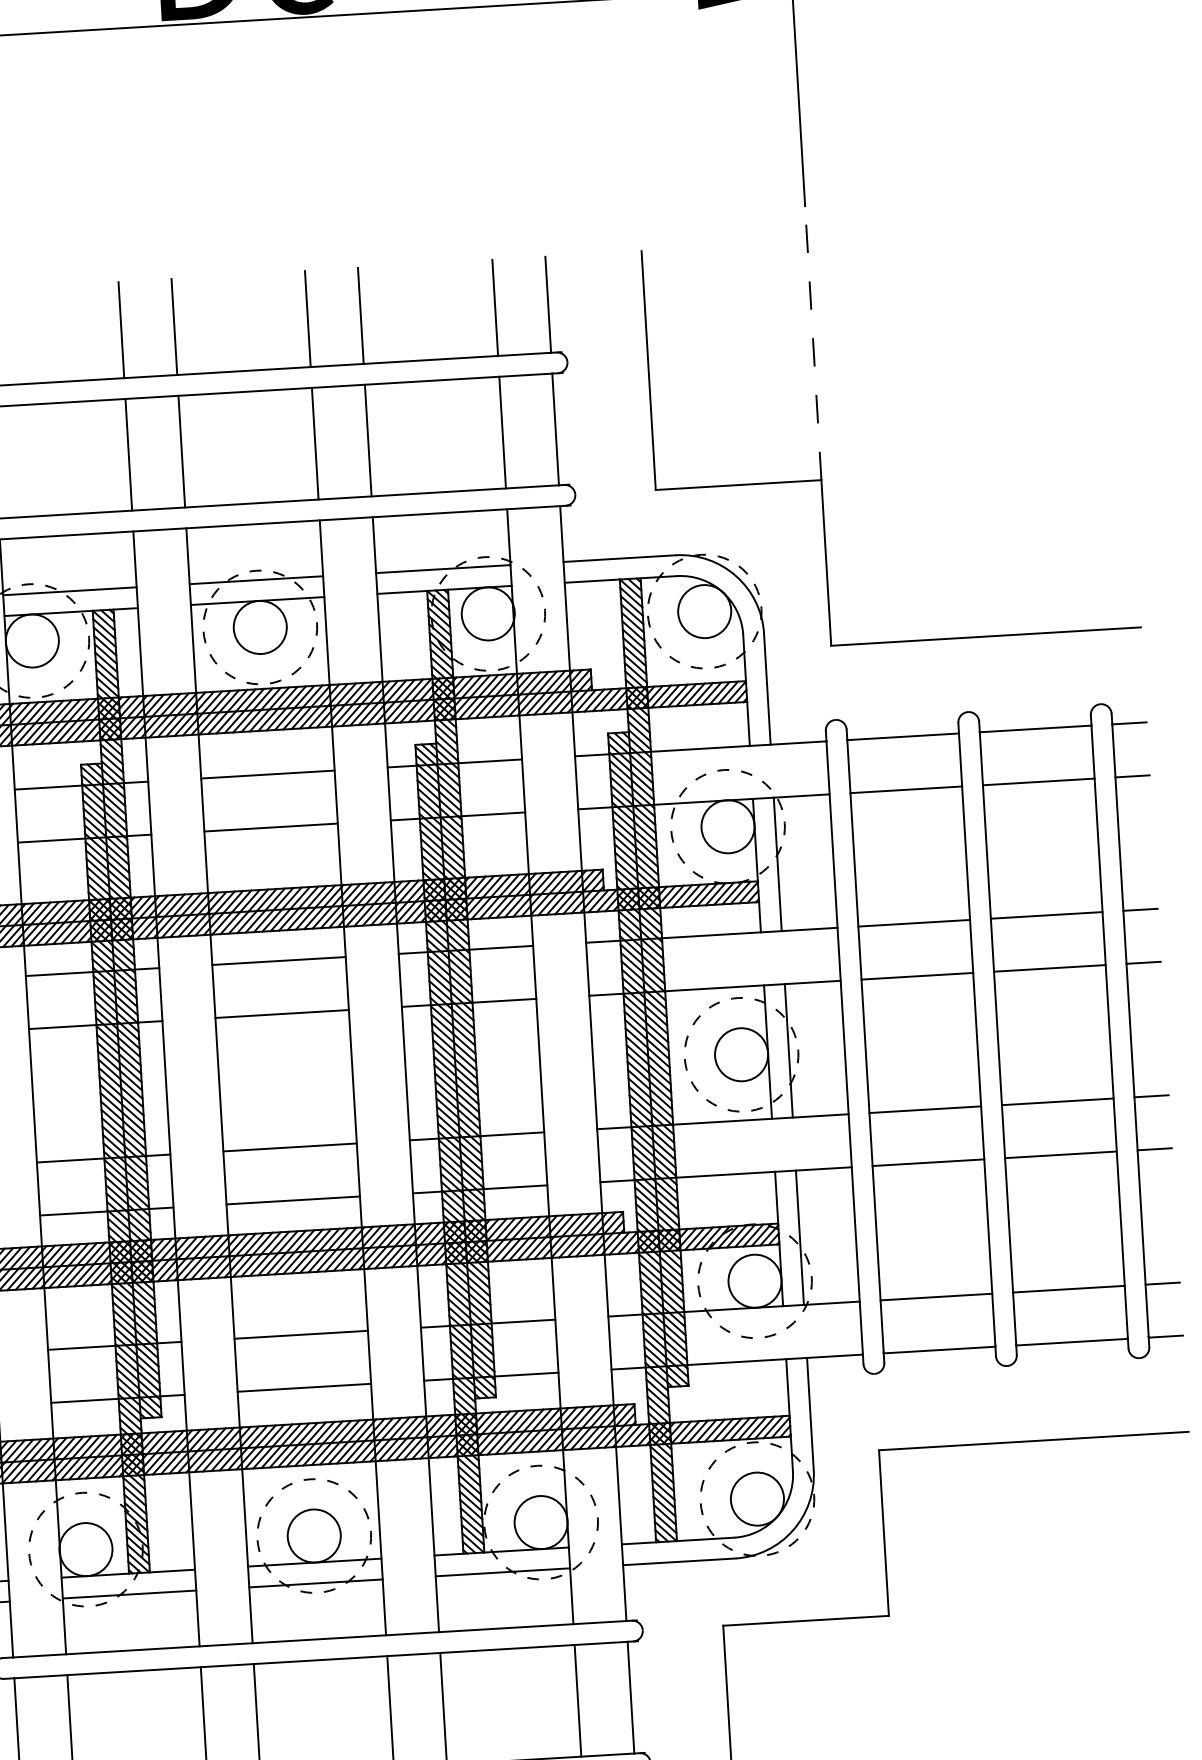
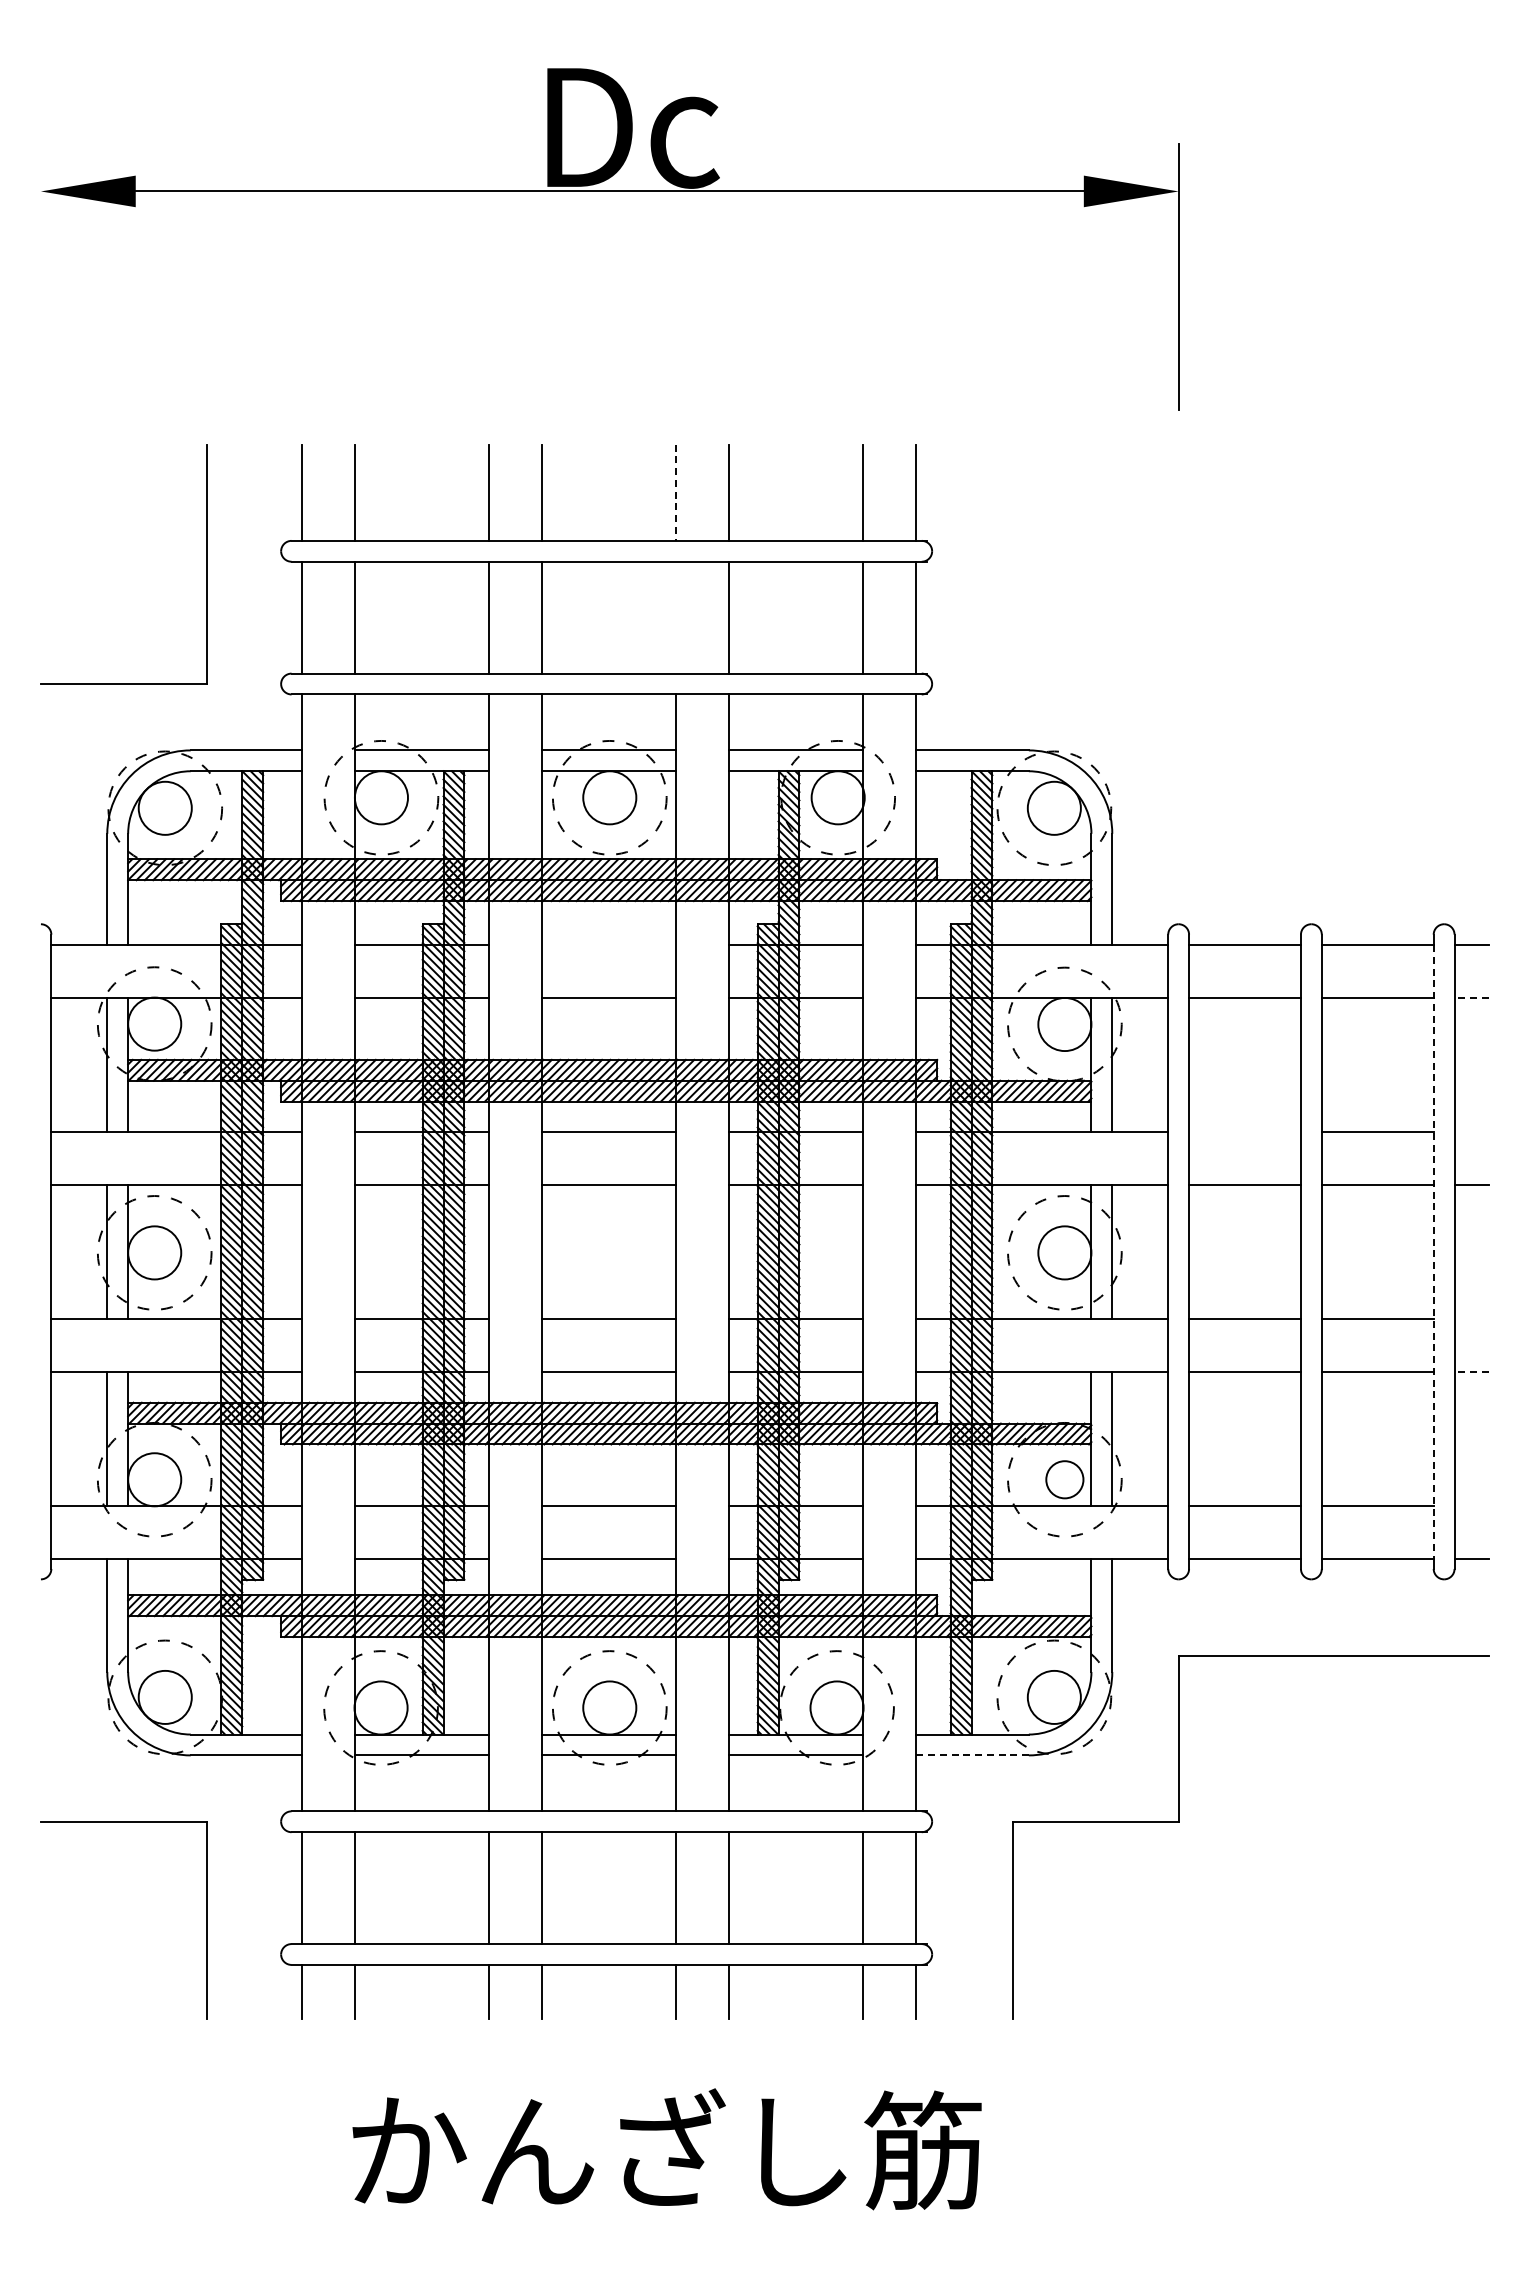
line: (307, 319) -> (675, 493), solid -> dashed
part: (818, 422) -> (1179, 626), removed
line: (315, 443) -> (675, 617), removed
line: (267, 774) -> (608, 945), removed
line: (1132, 776) -> (1471, 998), solid -> dashed
line: (1140, 909) -> (1471, 1131), removed
line: (913, 922) -> (1244, 1131), removed
line: (1109, 1031) -> (1433, 1251), solid -> dashed
line: (1151, 1096) -> (1471, 1318), removed
line: (1154, 1149) -> (1471, 1371), solid -> dashed
circle: (754, 1280) -> (1064, 1479), size x0.7
line: (1162, 1283) -> (1471, 1506), removed
line: (680, 1561) -> (973, 1755), solid -> dashed

